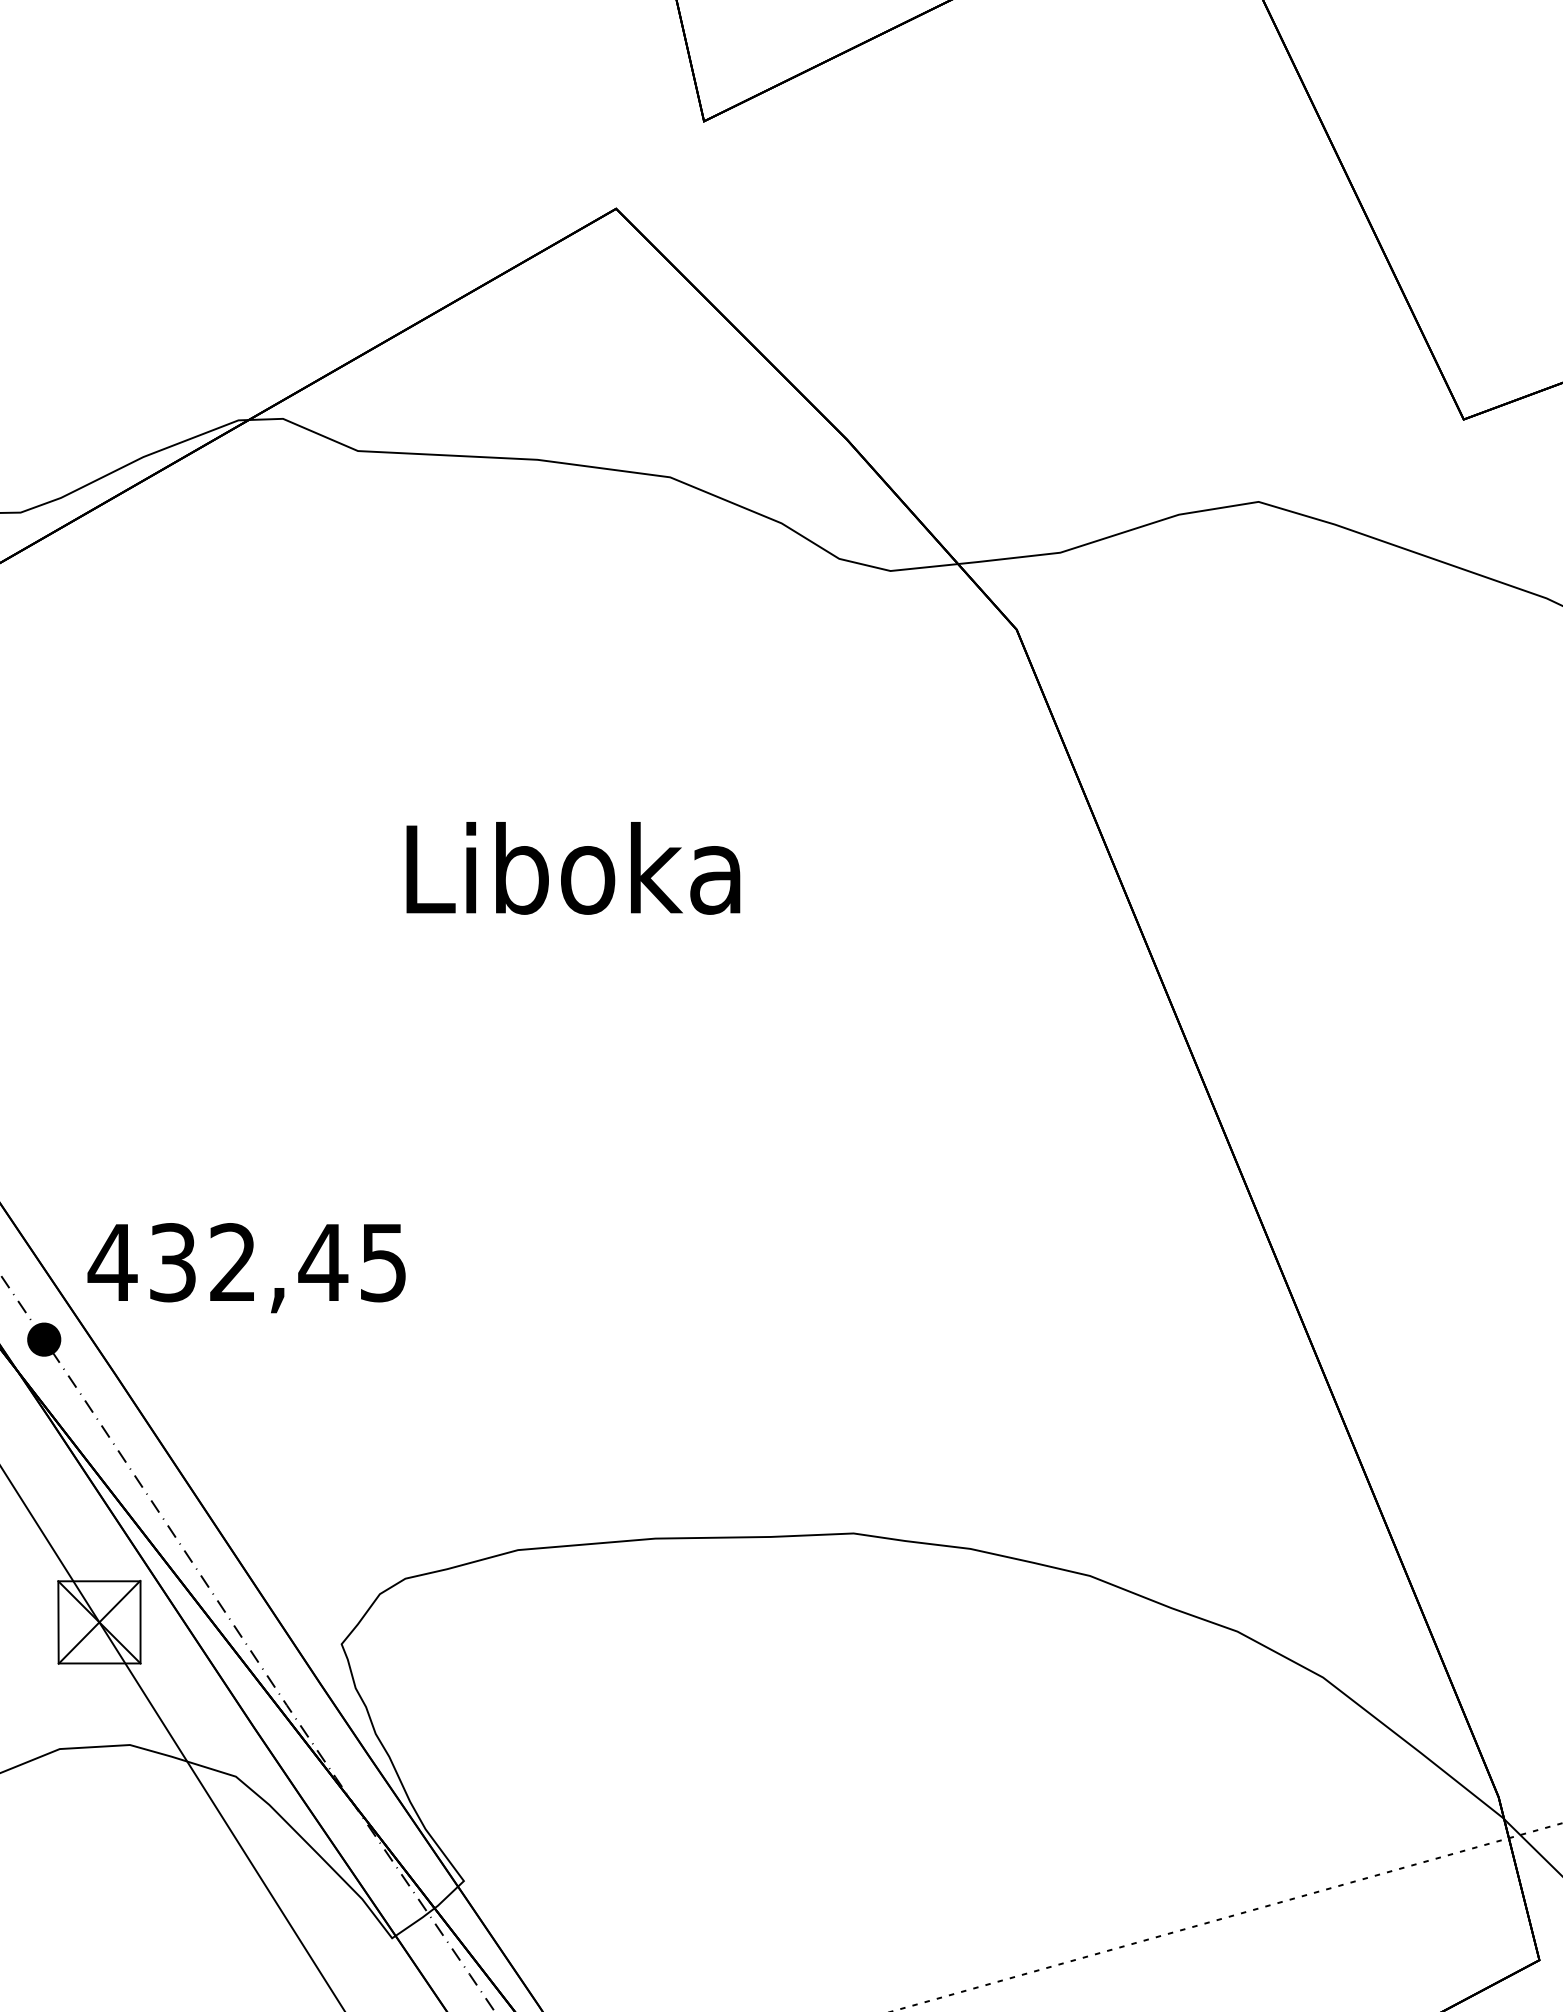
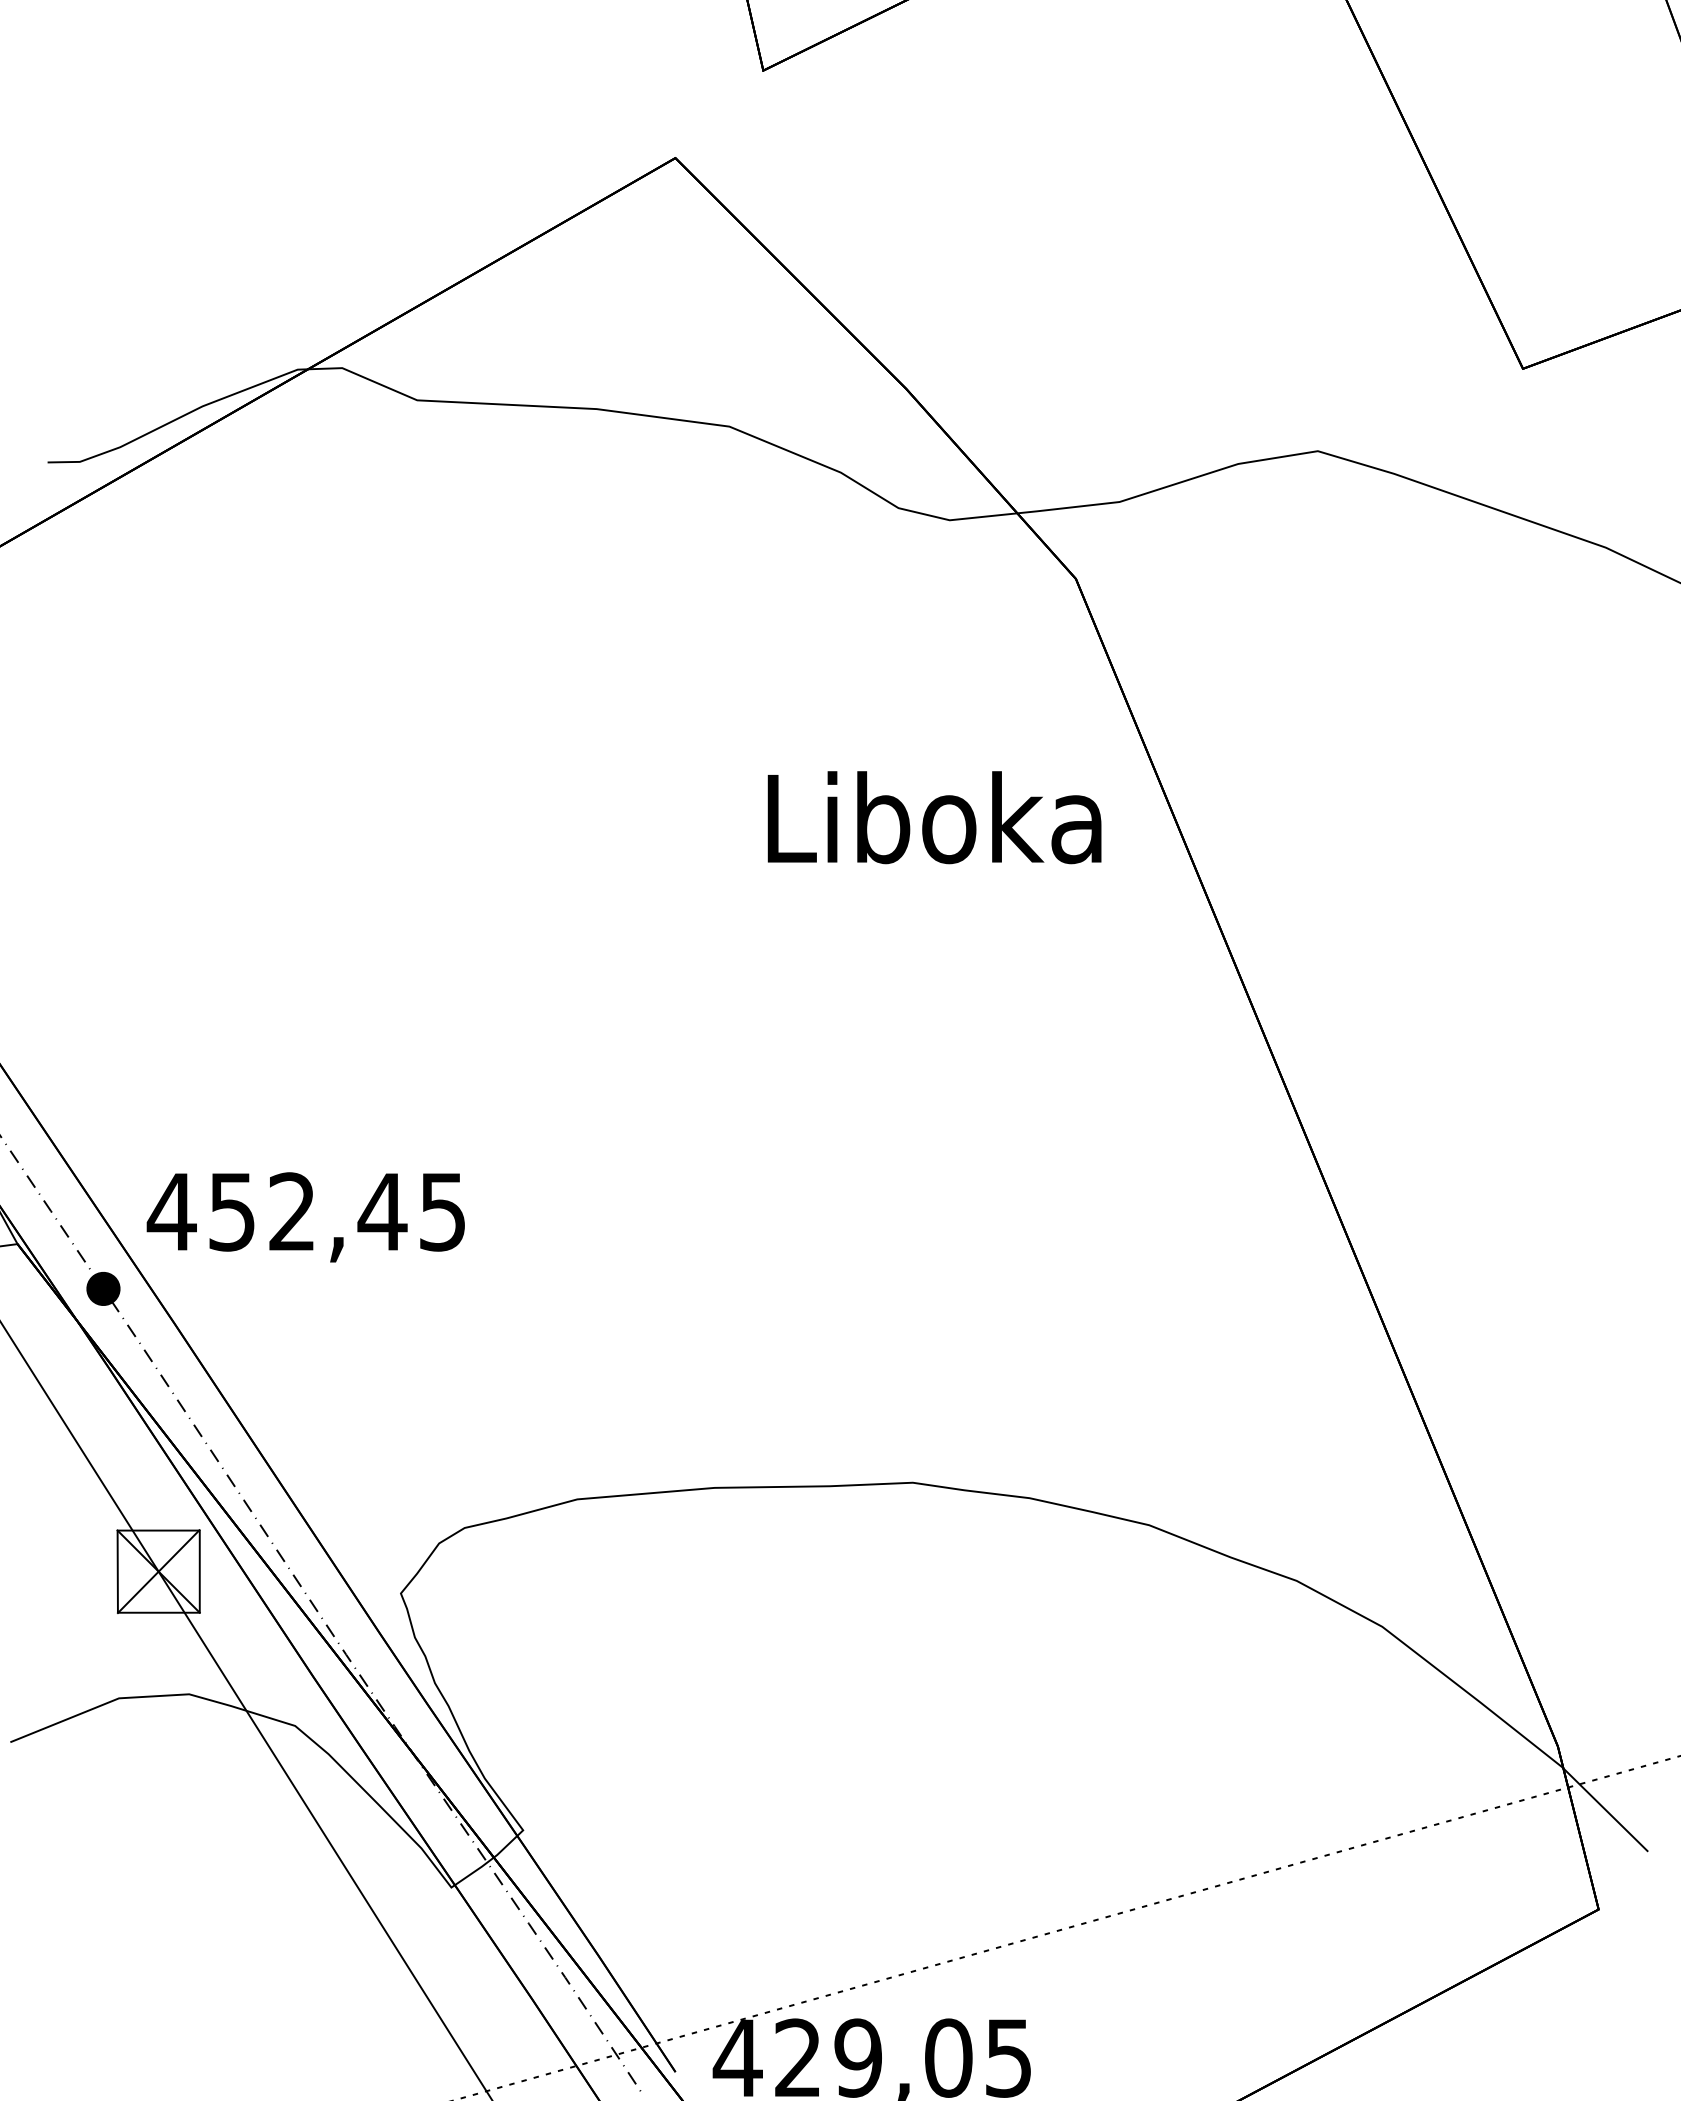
text: (573, 868) -> (934, 817), moved
text: (172, 1262) -> (231, 1211), 432,45 -> 452,45

